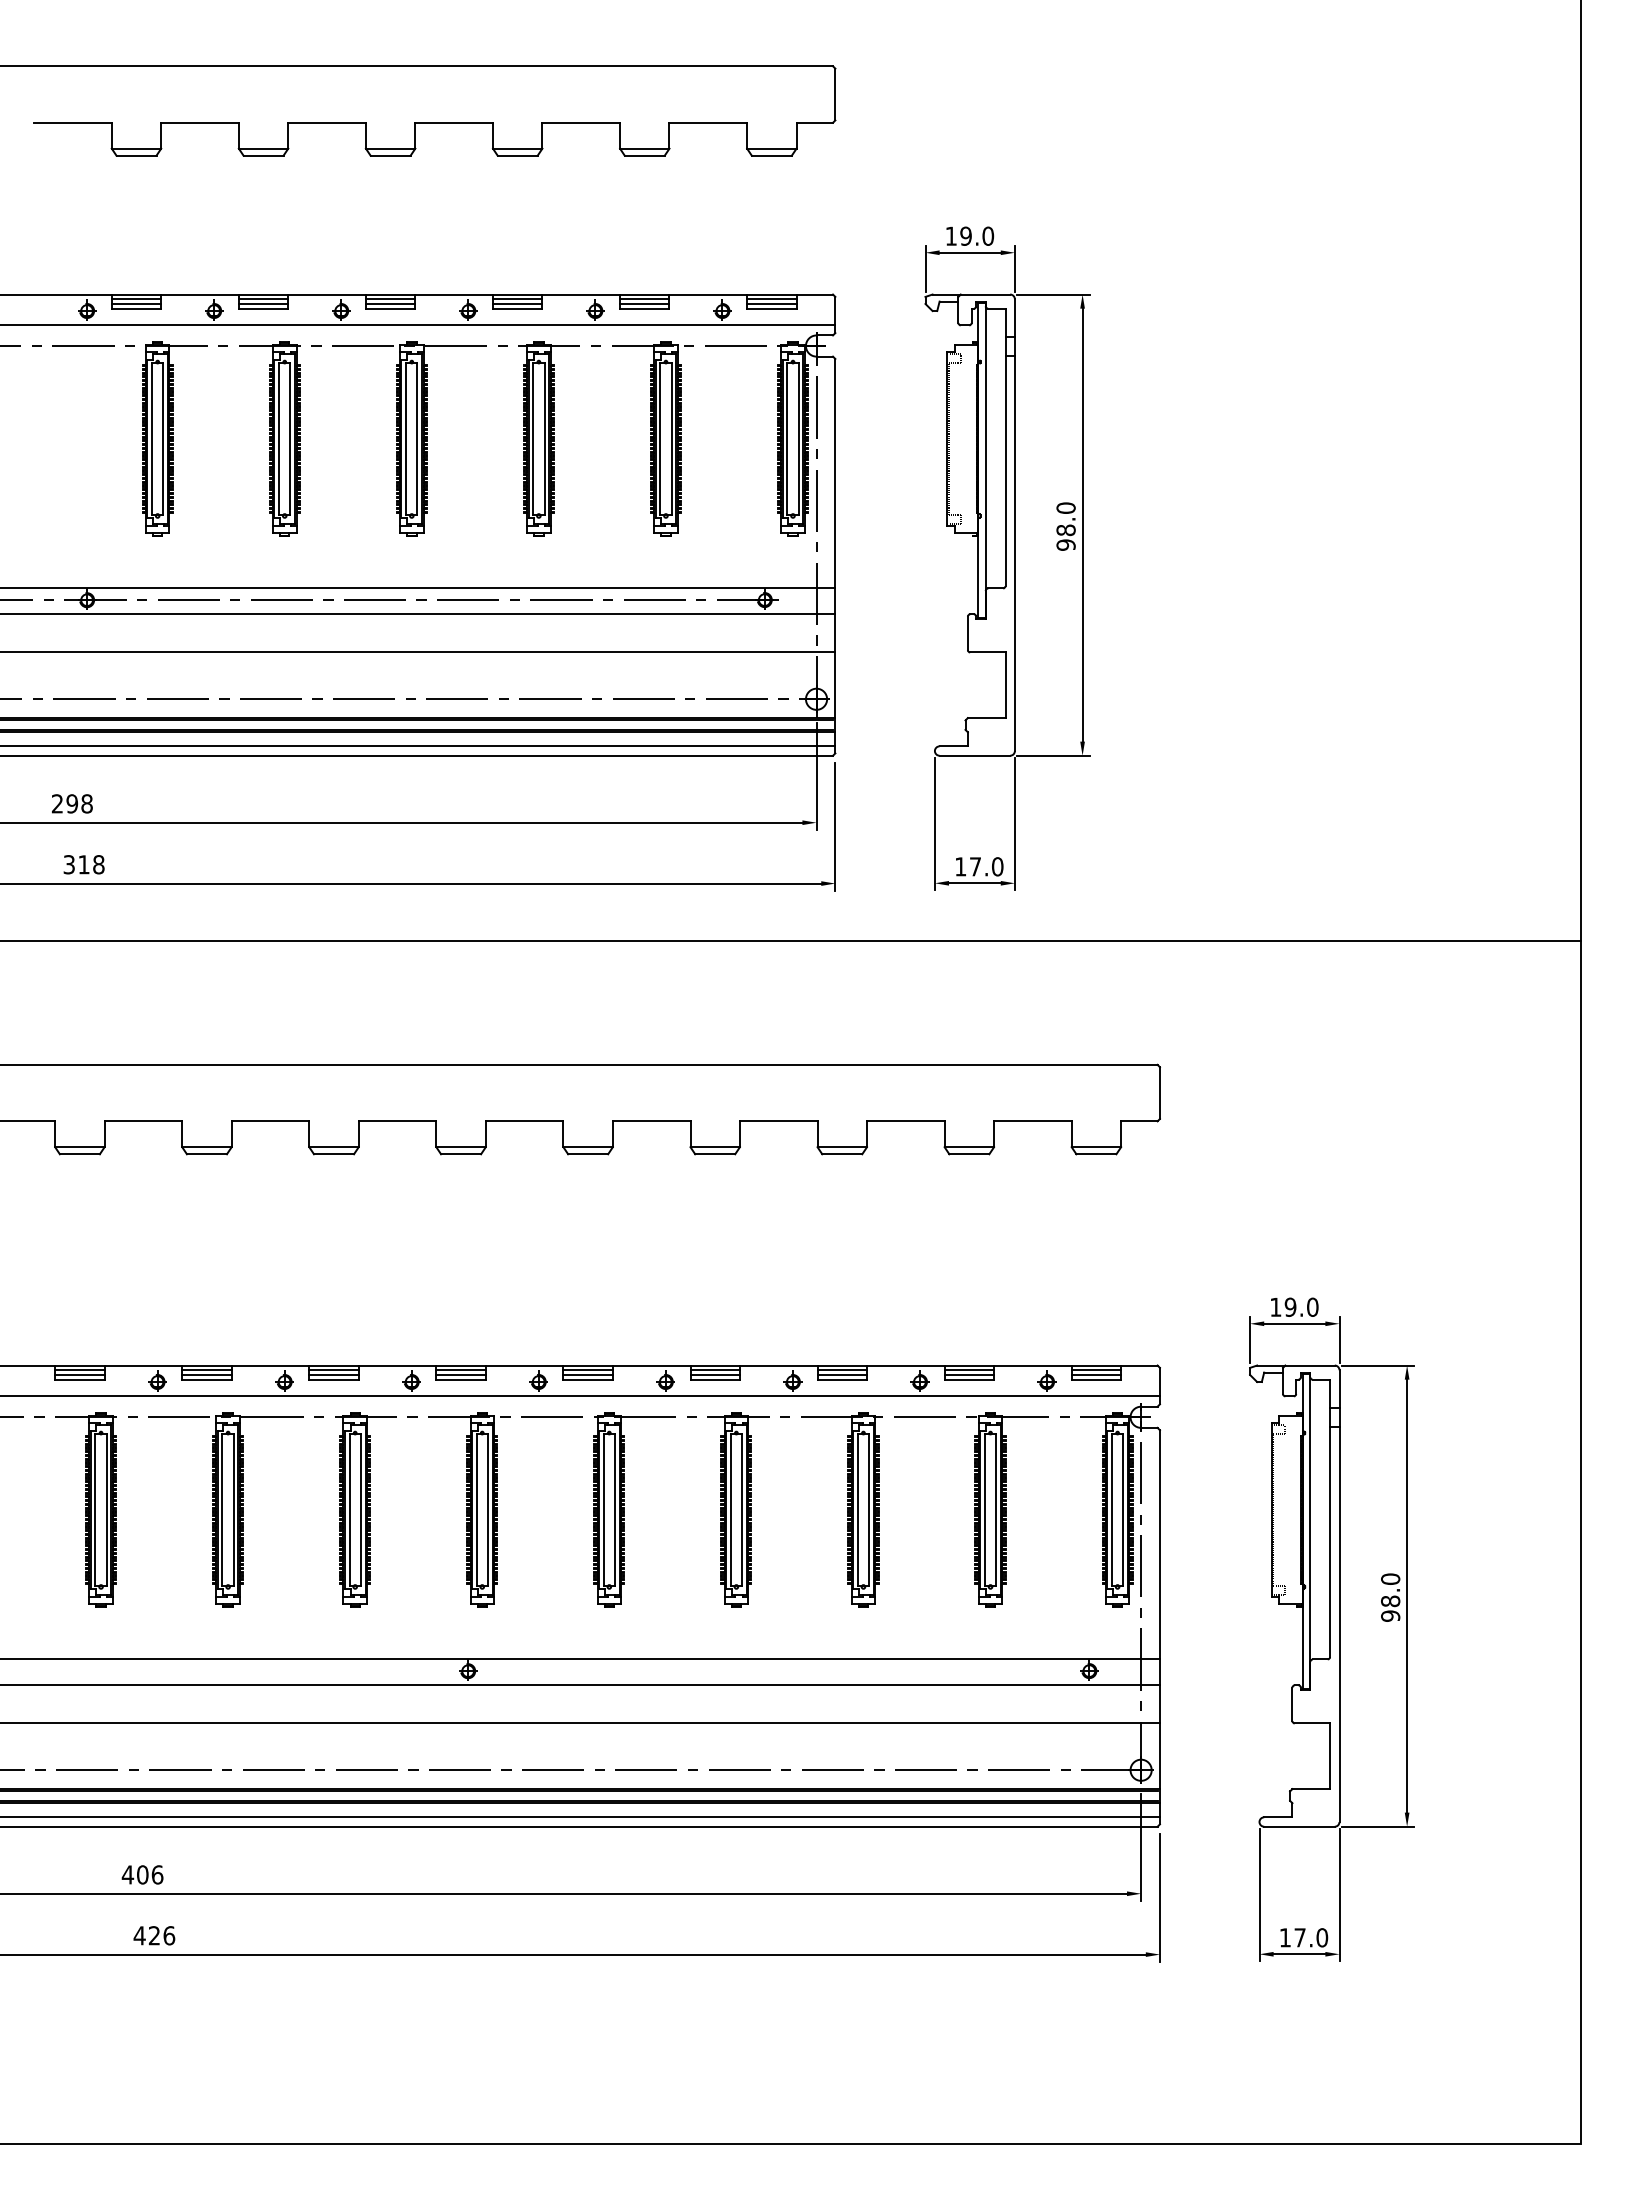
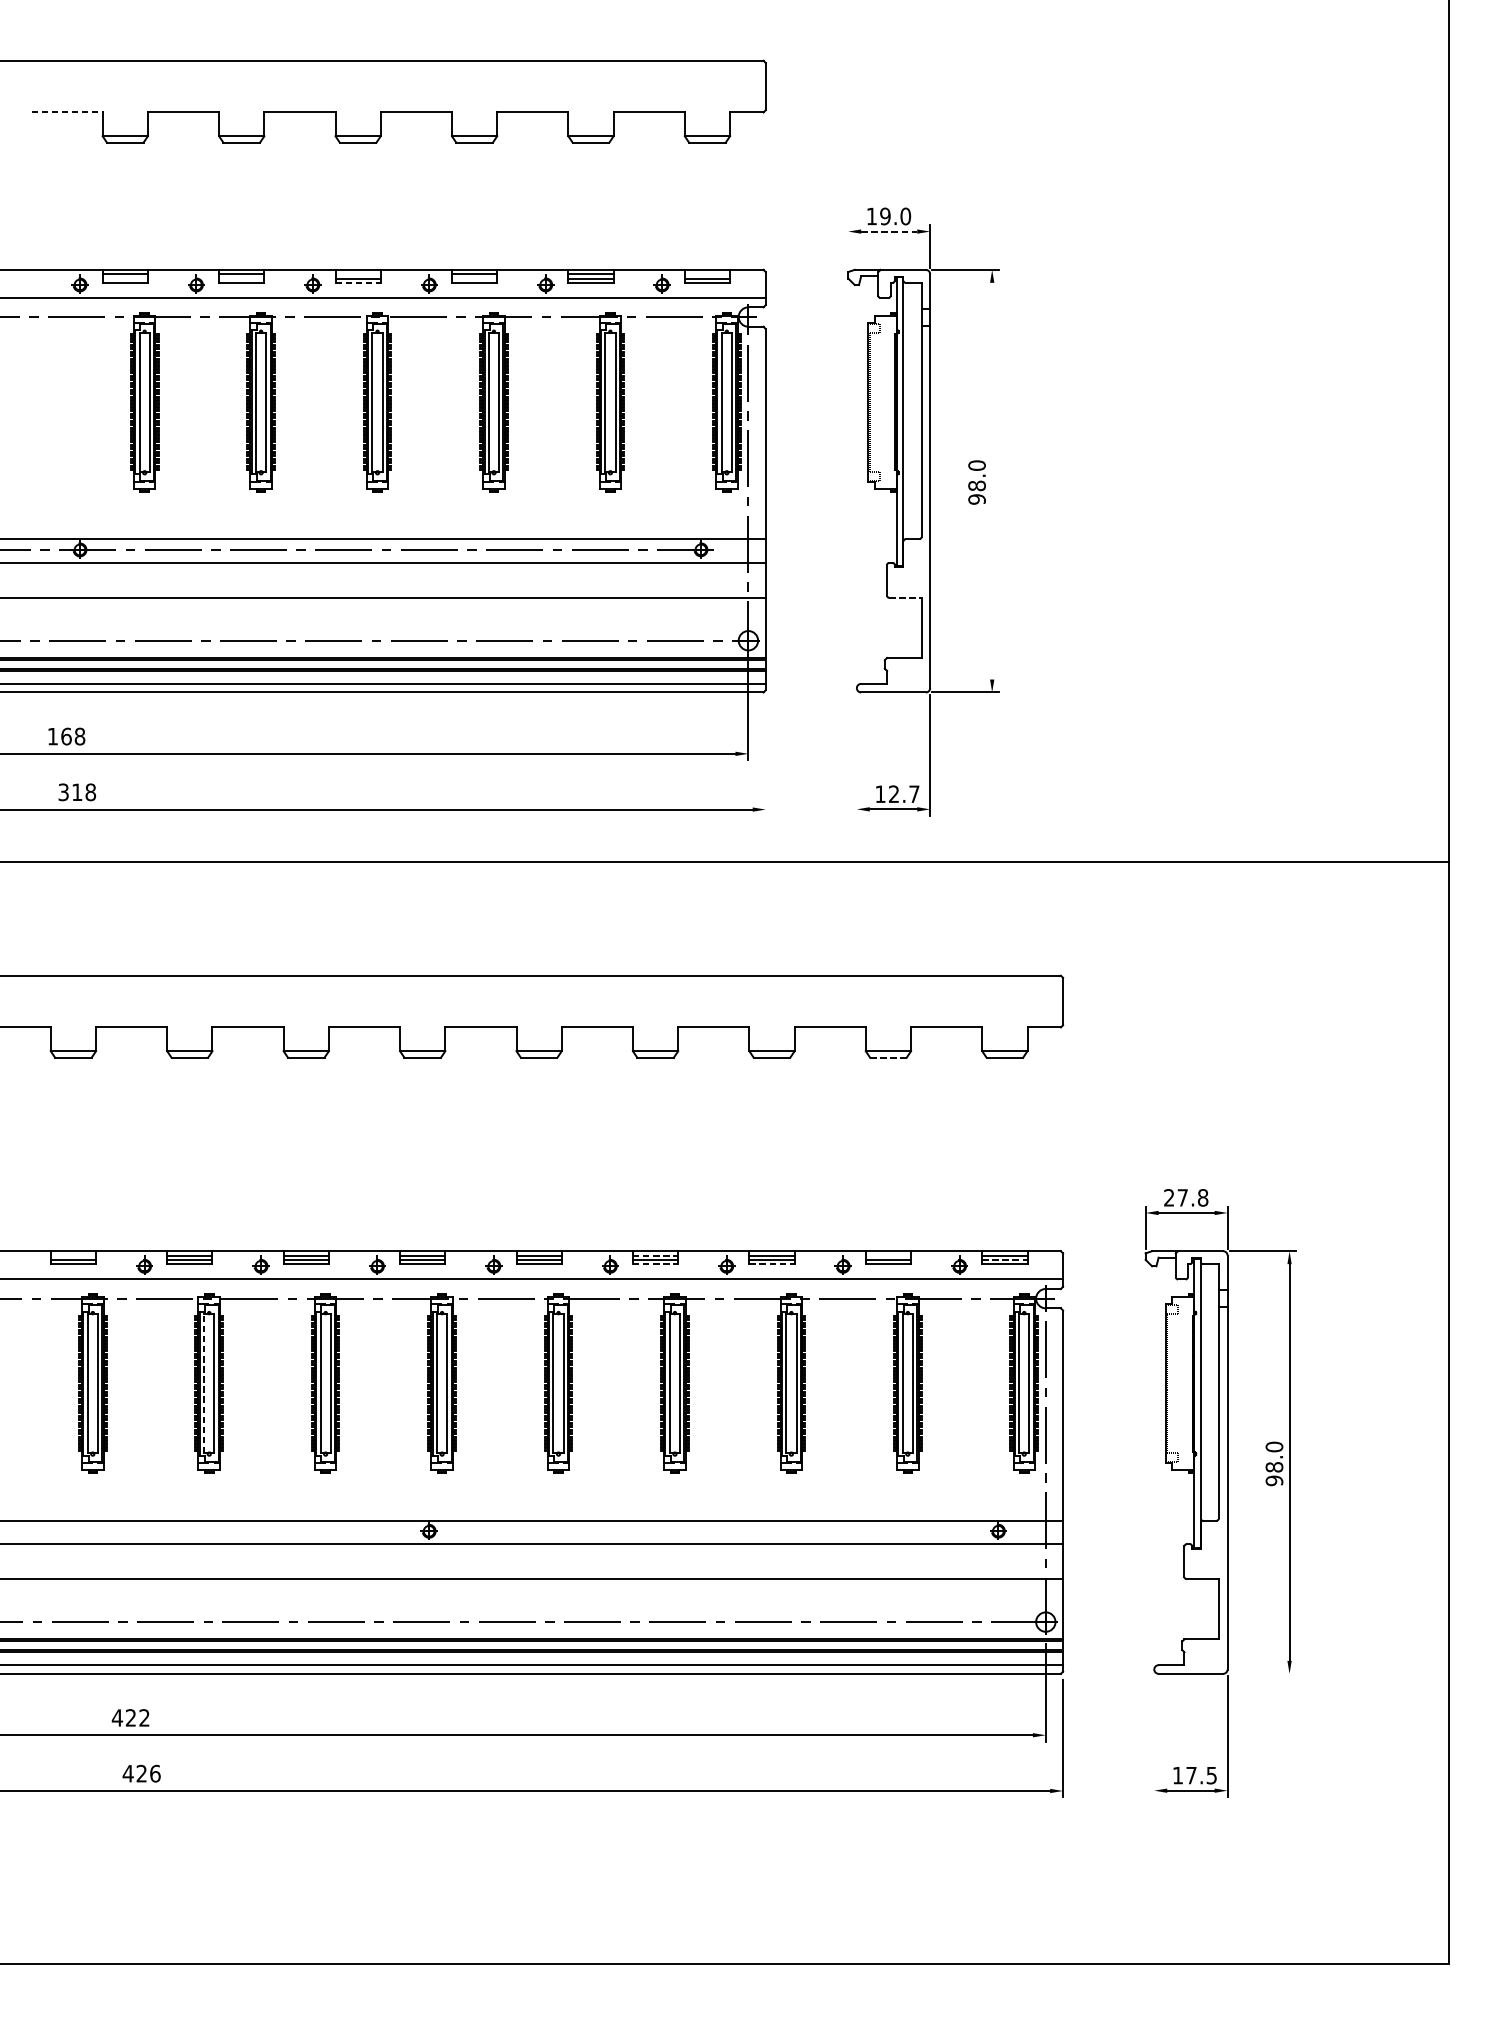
line: (72, 122) -> (66, 112), solid -> dashed
line: (970, 252) -> (889, 231), solid -> dashed
line: (925, 268) -> (848, 246), removed
line: (390, 299) -> (358, 274), removed
line: (771, 299) -> (707, 274), removed
line: (136, 303) -> (125, 278), removed
line: (263, 303) -> (241, 278), removed
line: (517, 303) -> (474, 278), removed
line: (390, 308) -> (358, 282), solid -> dashed
line: (1082, 524) -> (992, 480), removed
line: (987, 652) -> (905, 597), solid -> dashed
text: (64, 803) -> (59, 736), 298 -> 168
line: (934, 824) -> (856, 755), removed
line: (835, 826) -> (765, 757), removed
text: (986, 866) -> (904, 793), 17.0 -> 12.7
line: (969, 1154) -> (888, 1057), solid -> dashed
text: (1294, 1306) -> (1186, 1197), 19.0 -> 27.8
line: (79, 1370) -> (73, 1255), removed
line: (715, 1370) -> (655, 1255), solid -> dashed
line: (969, 1370) -> (888, 1255), removed
line: (1096, 1374) -> (1004, 1259), solid -> dashed
line: (715, 1379) -> (655, 1264), solid -> dashed
line: (842, 1379) -> (772, 1264), solid -> dashed
line: (222, 1509) -> (204, 1383), solid -> dashed
line: (1377, 1826) -> (1262, 1673), removed
text: (150, 1874) -> (138, 1717), 406 -> 422
line: (1259, 1895) -> (1154, 1736), removed
text: (1322, 1937) -> (1212, 1775), 17.0 -> 17.5

